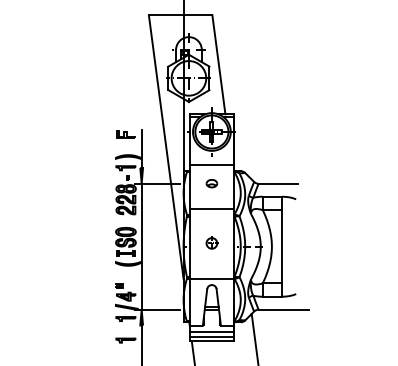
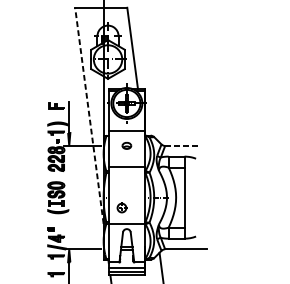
line: (166, 147) -> (89, 116), solid -> dashed
line: (278, 183) -> (181, 145), solid -> dashed
part: (211, 242) -> (121, 207), moved
line: (141, 246) -> (69, 197), removed

